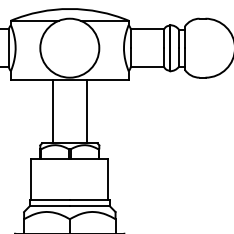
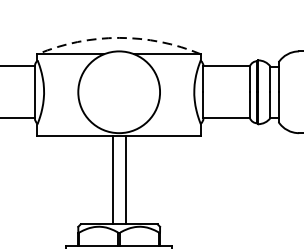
arc: (69, 8) -> (118, 37), solid -> dashed
line: (53, 111) -> (127, 180), moved
line: (86, 111) -> (113, 180), moved

